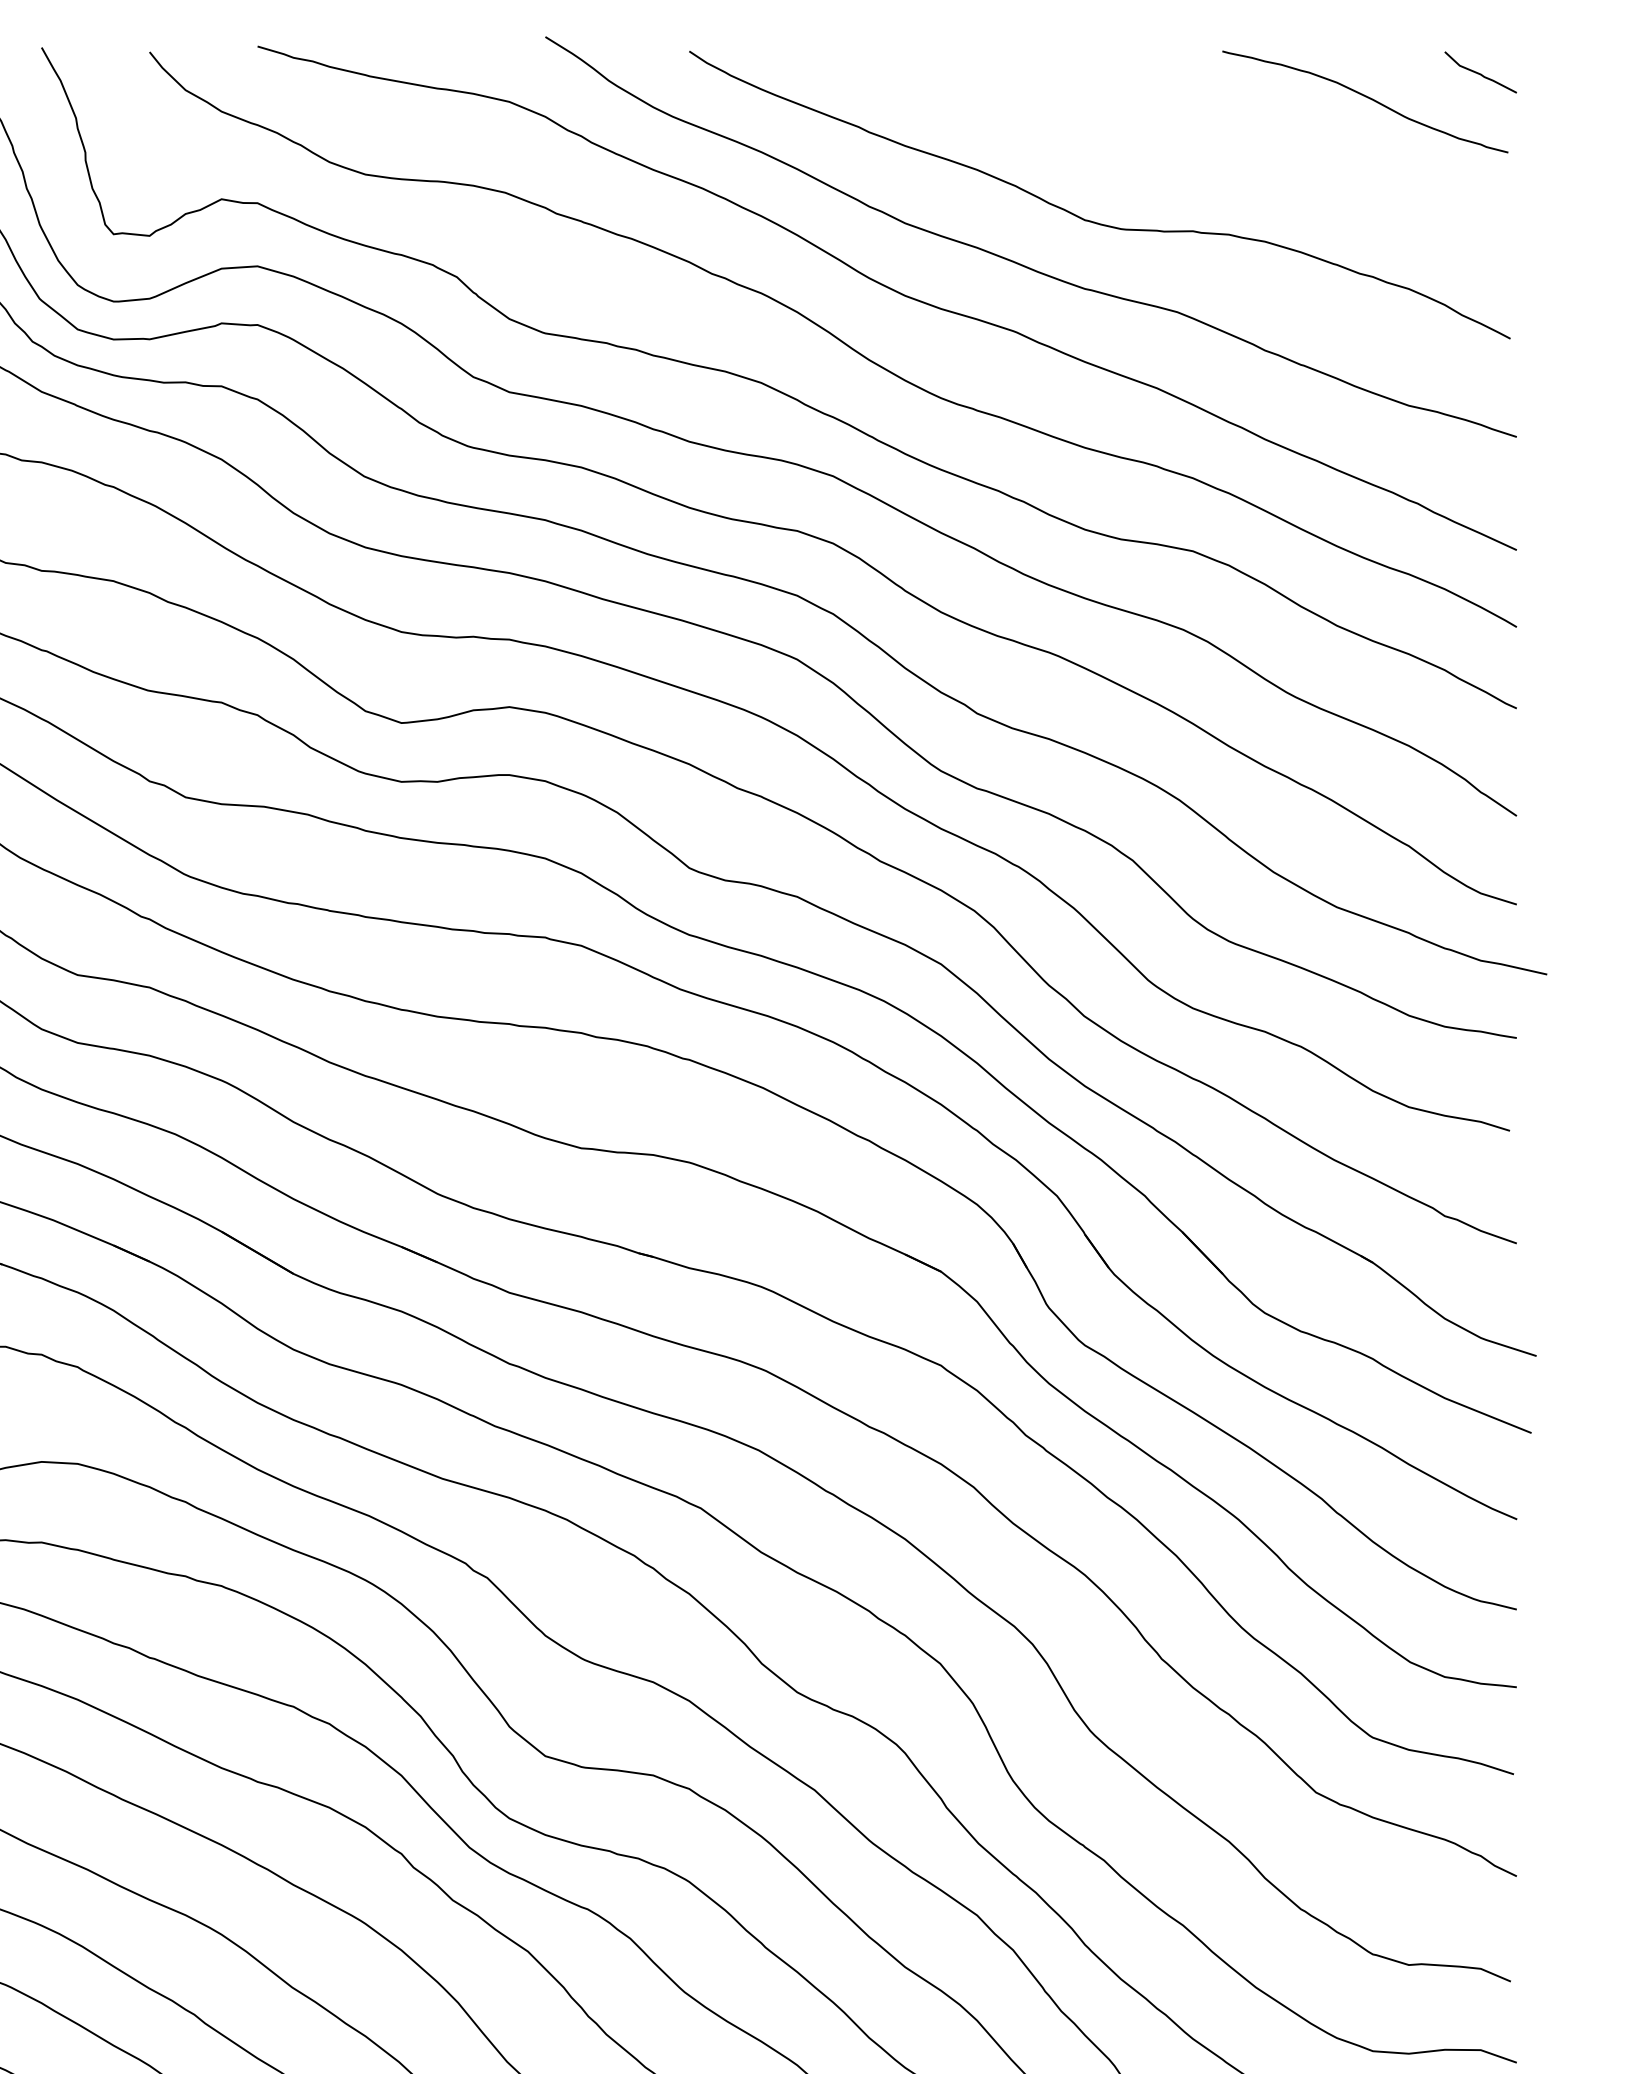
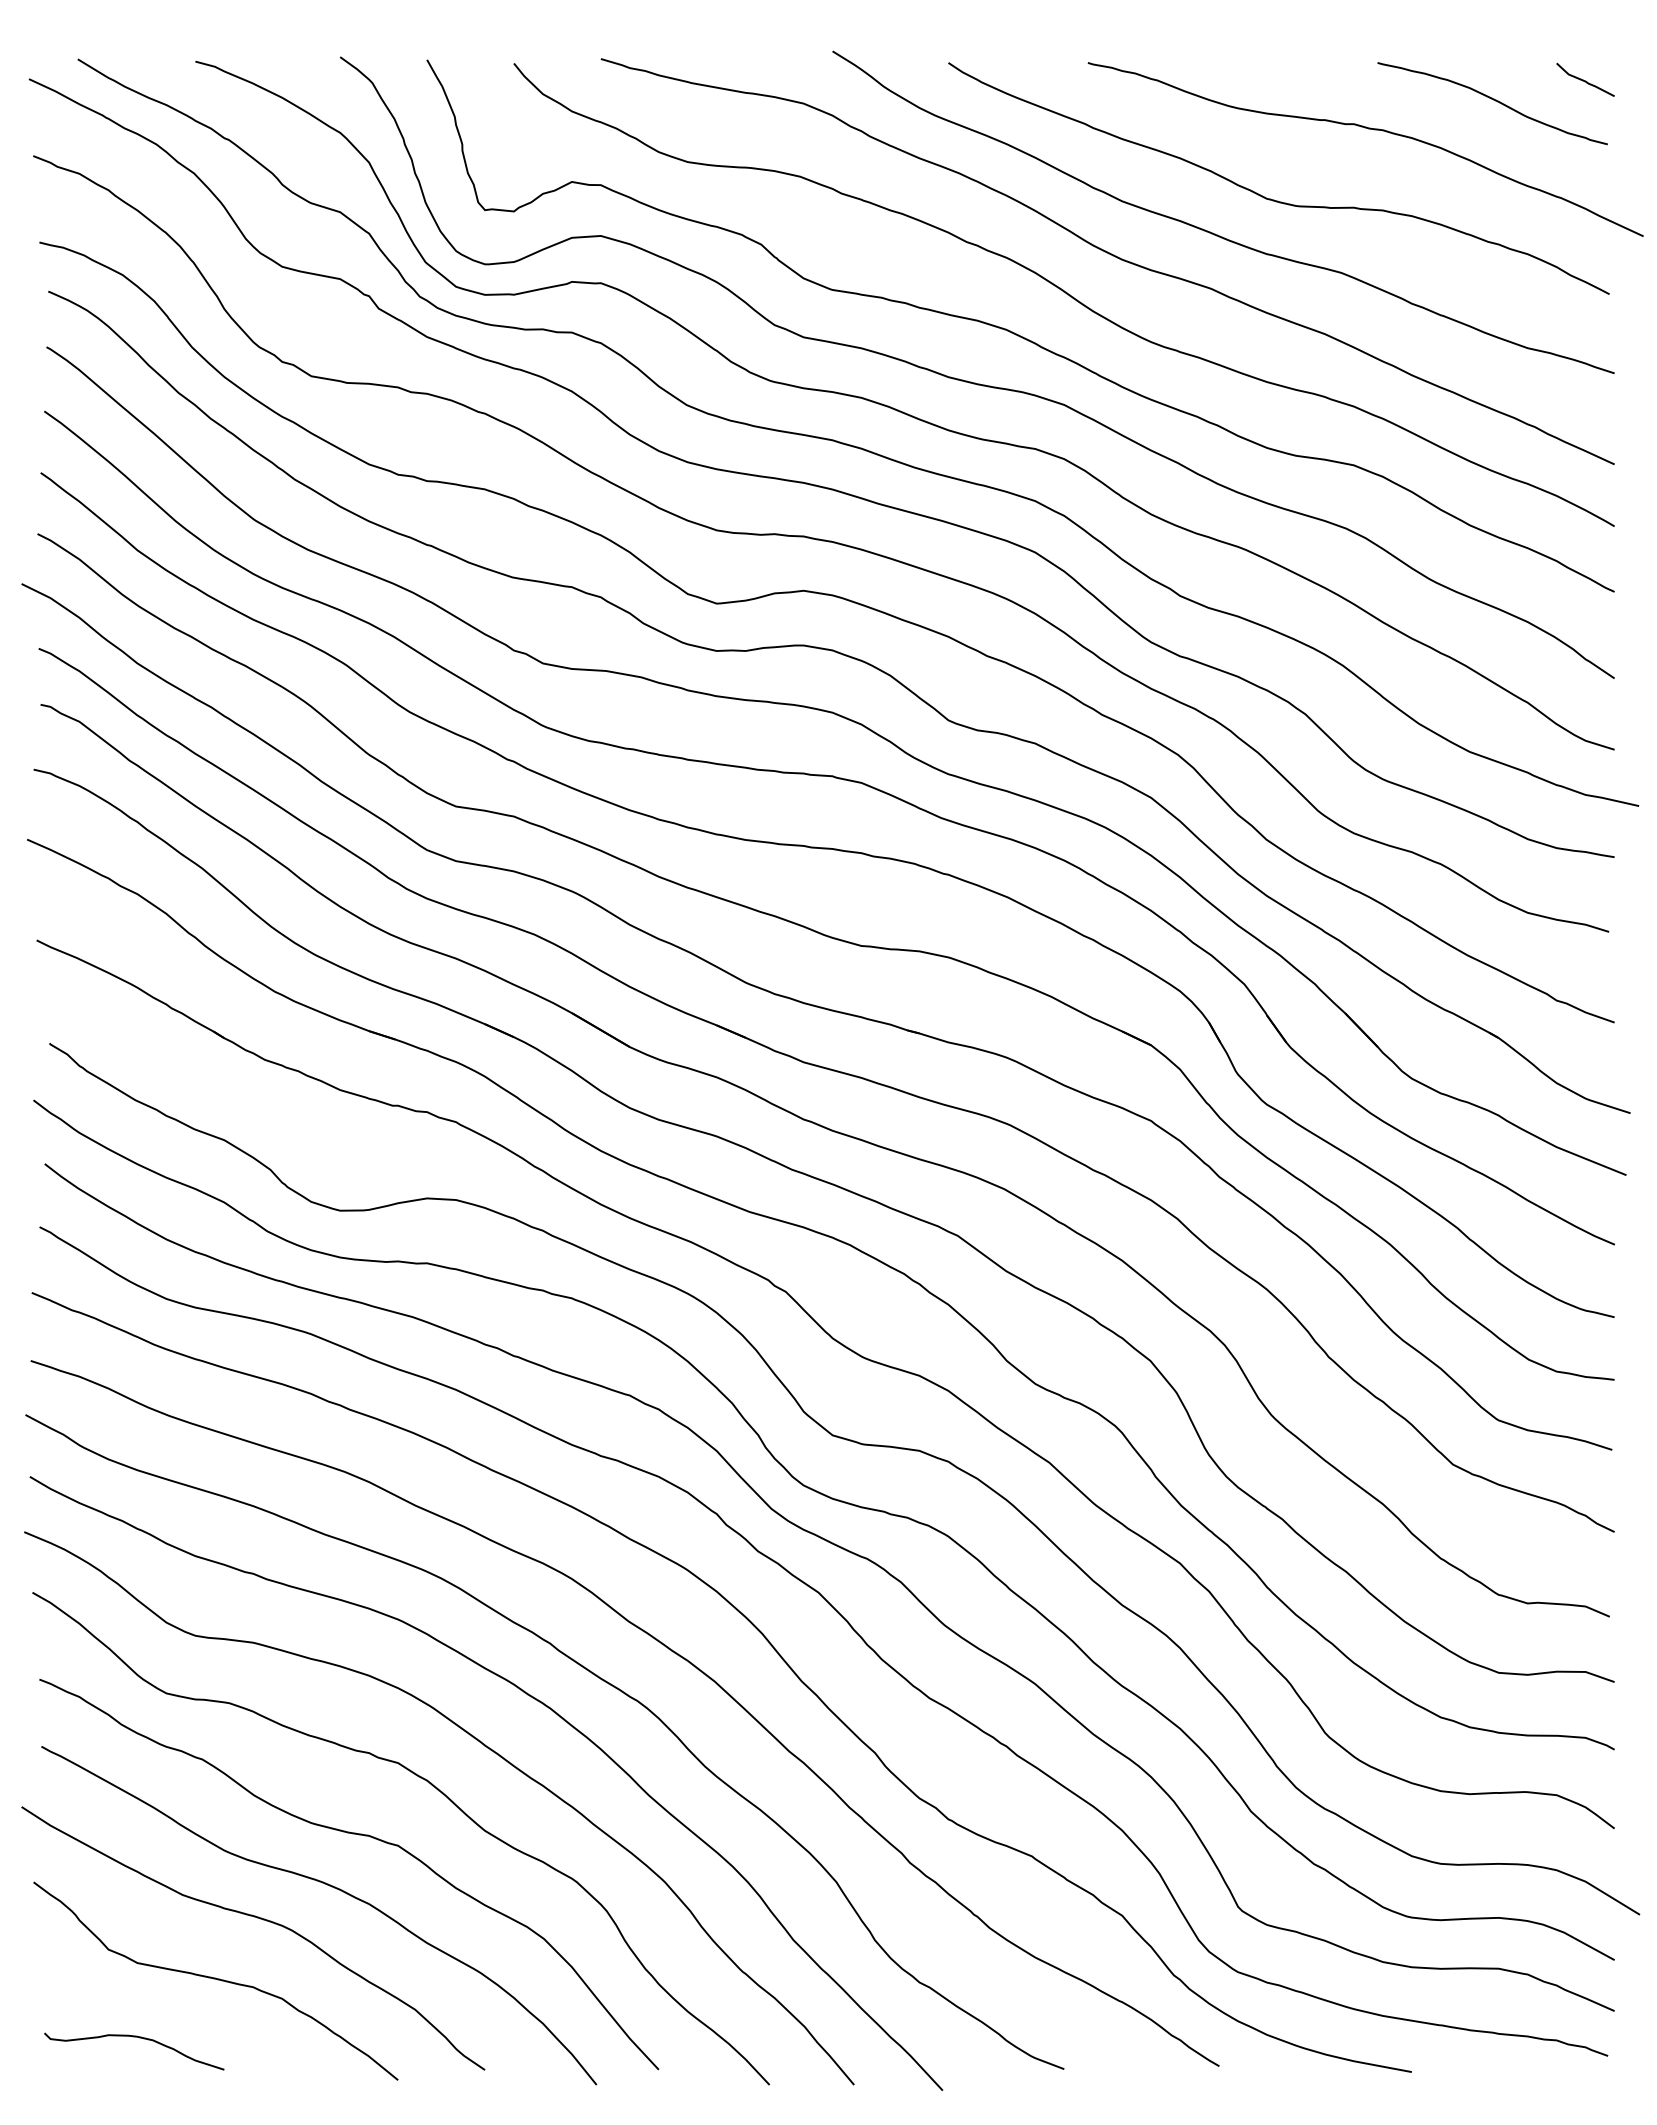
curve: (1211, 134) -> (1368, 129), added

